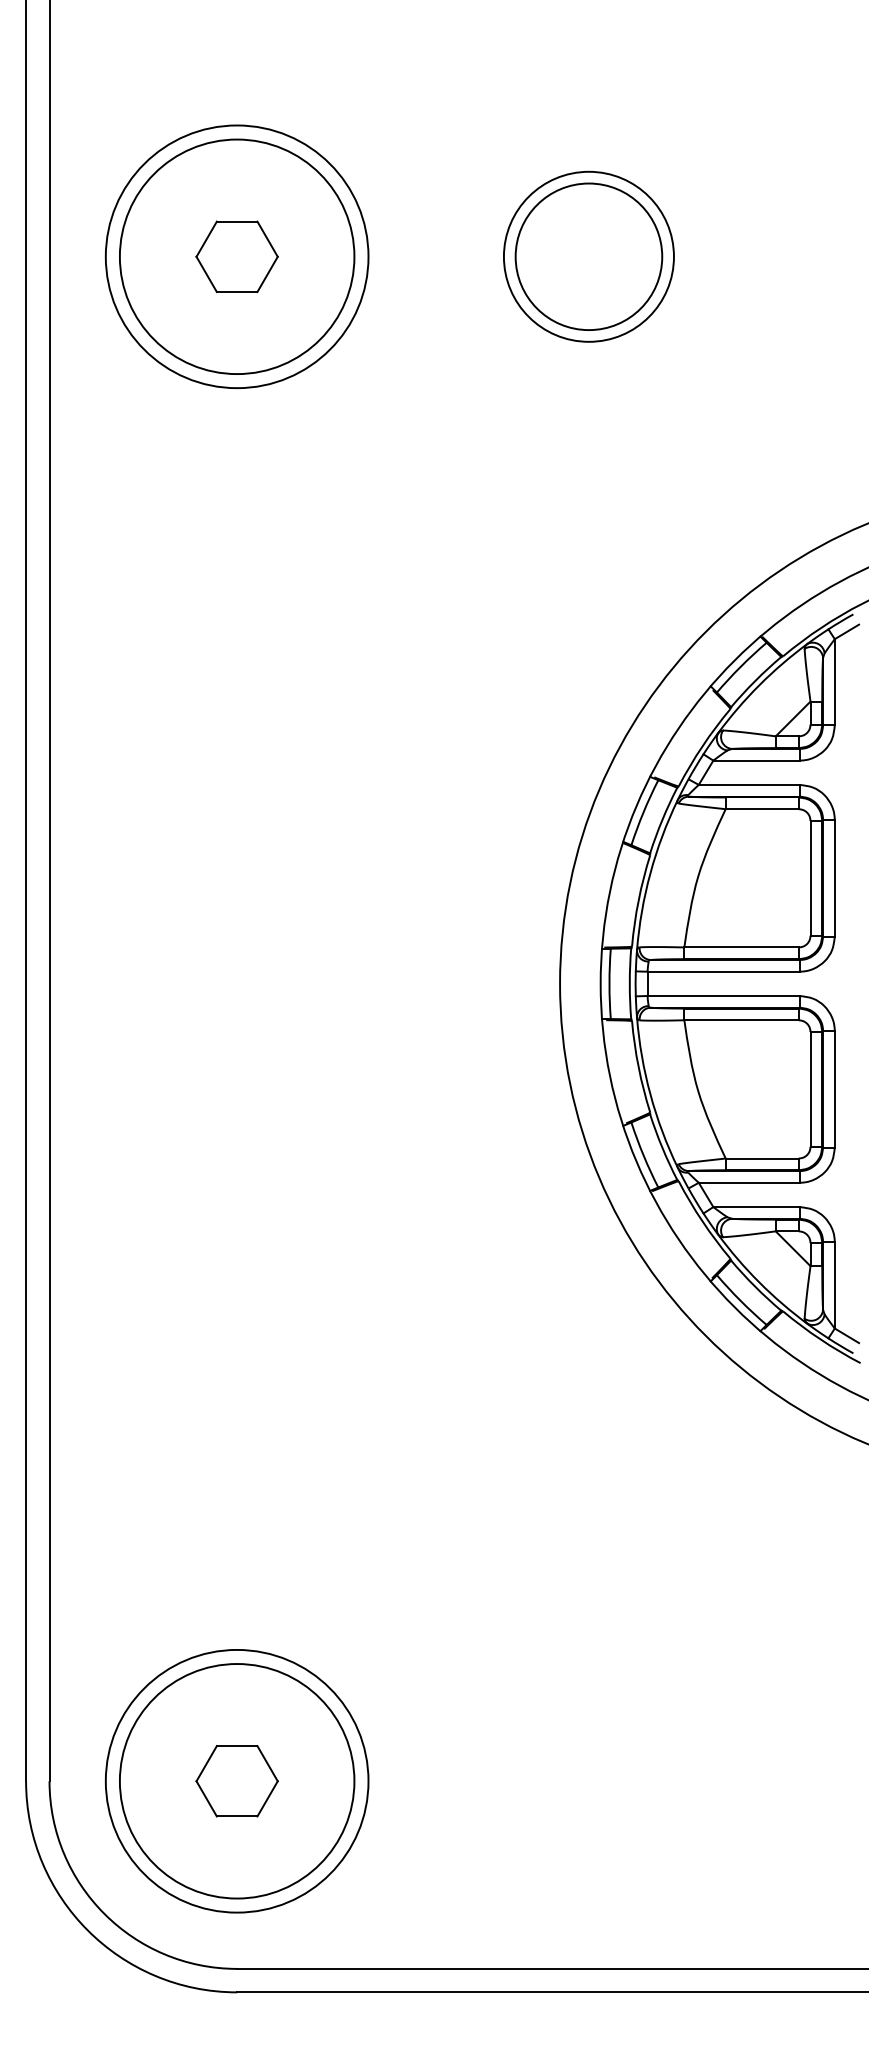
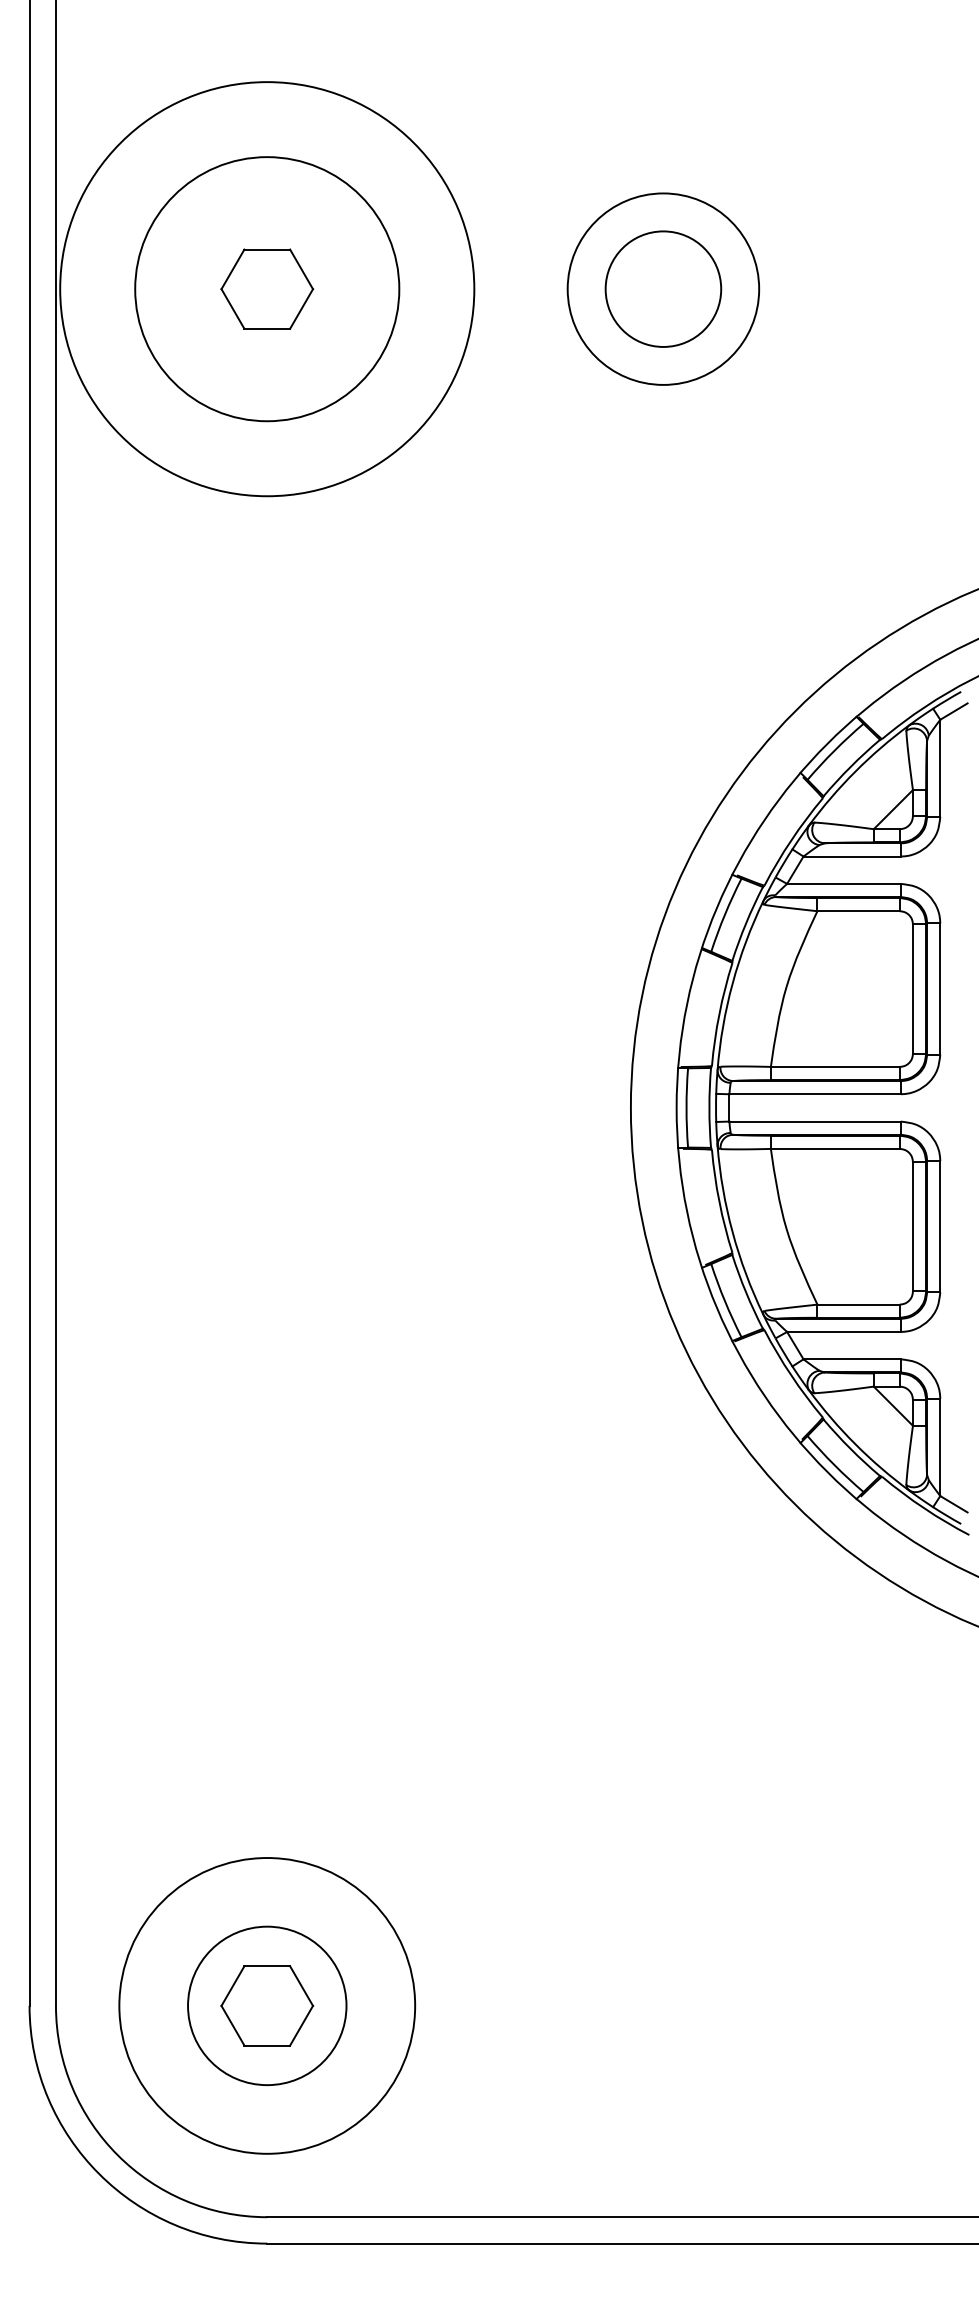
circle: (588, 256) -> (662, 288), size x0.7
circle: (237, 257) -> (267, 289), size x1.4
circle: (237, 1780) -> (267, 2005), size x0.6

